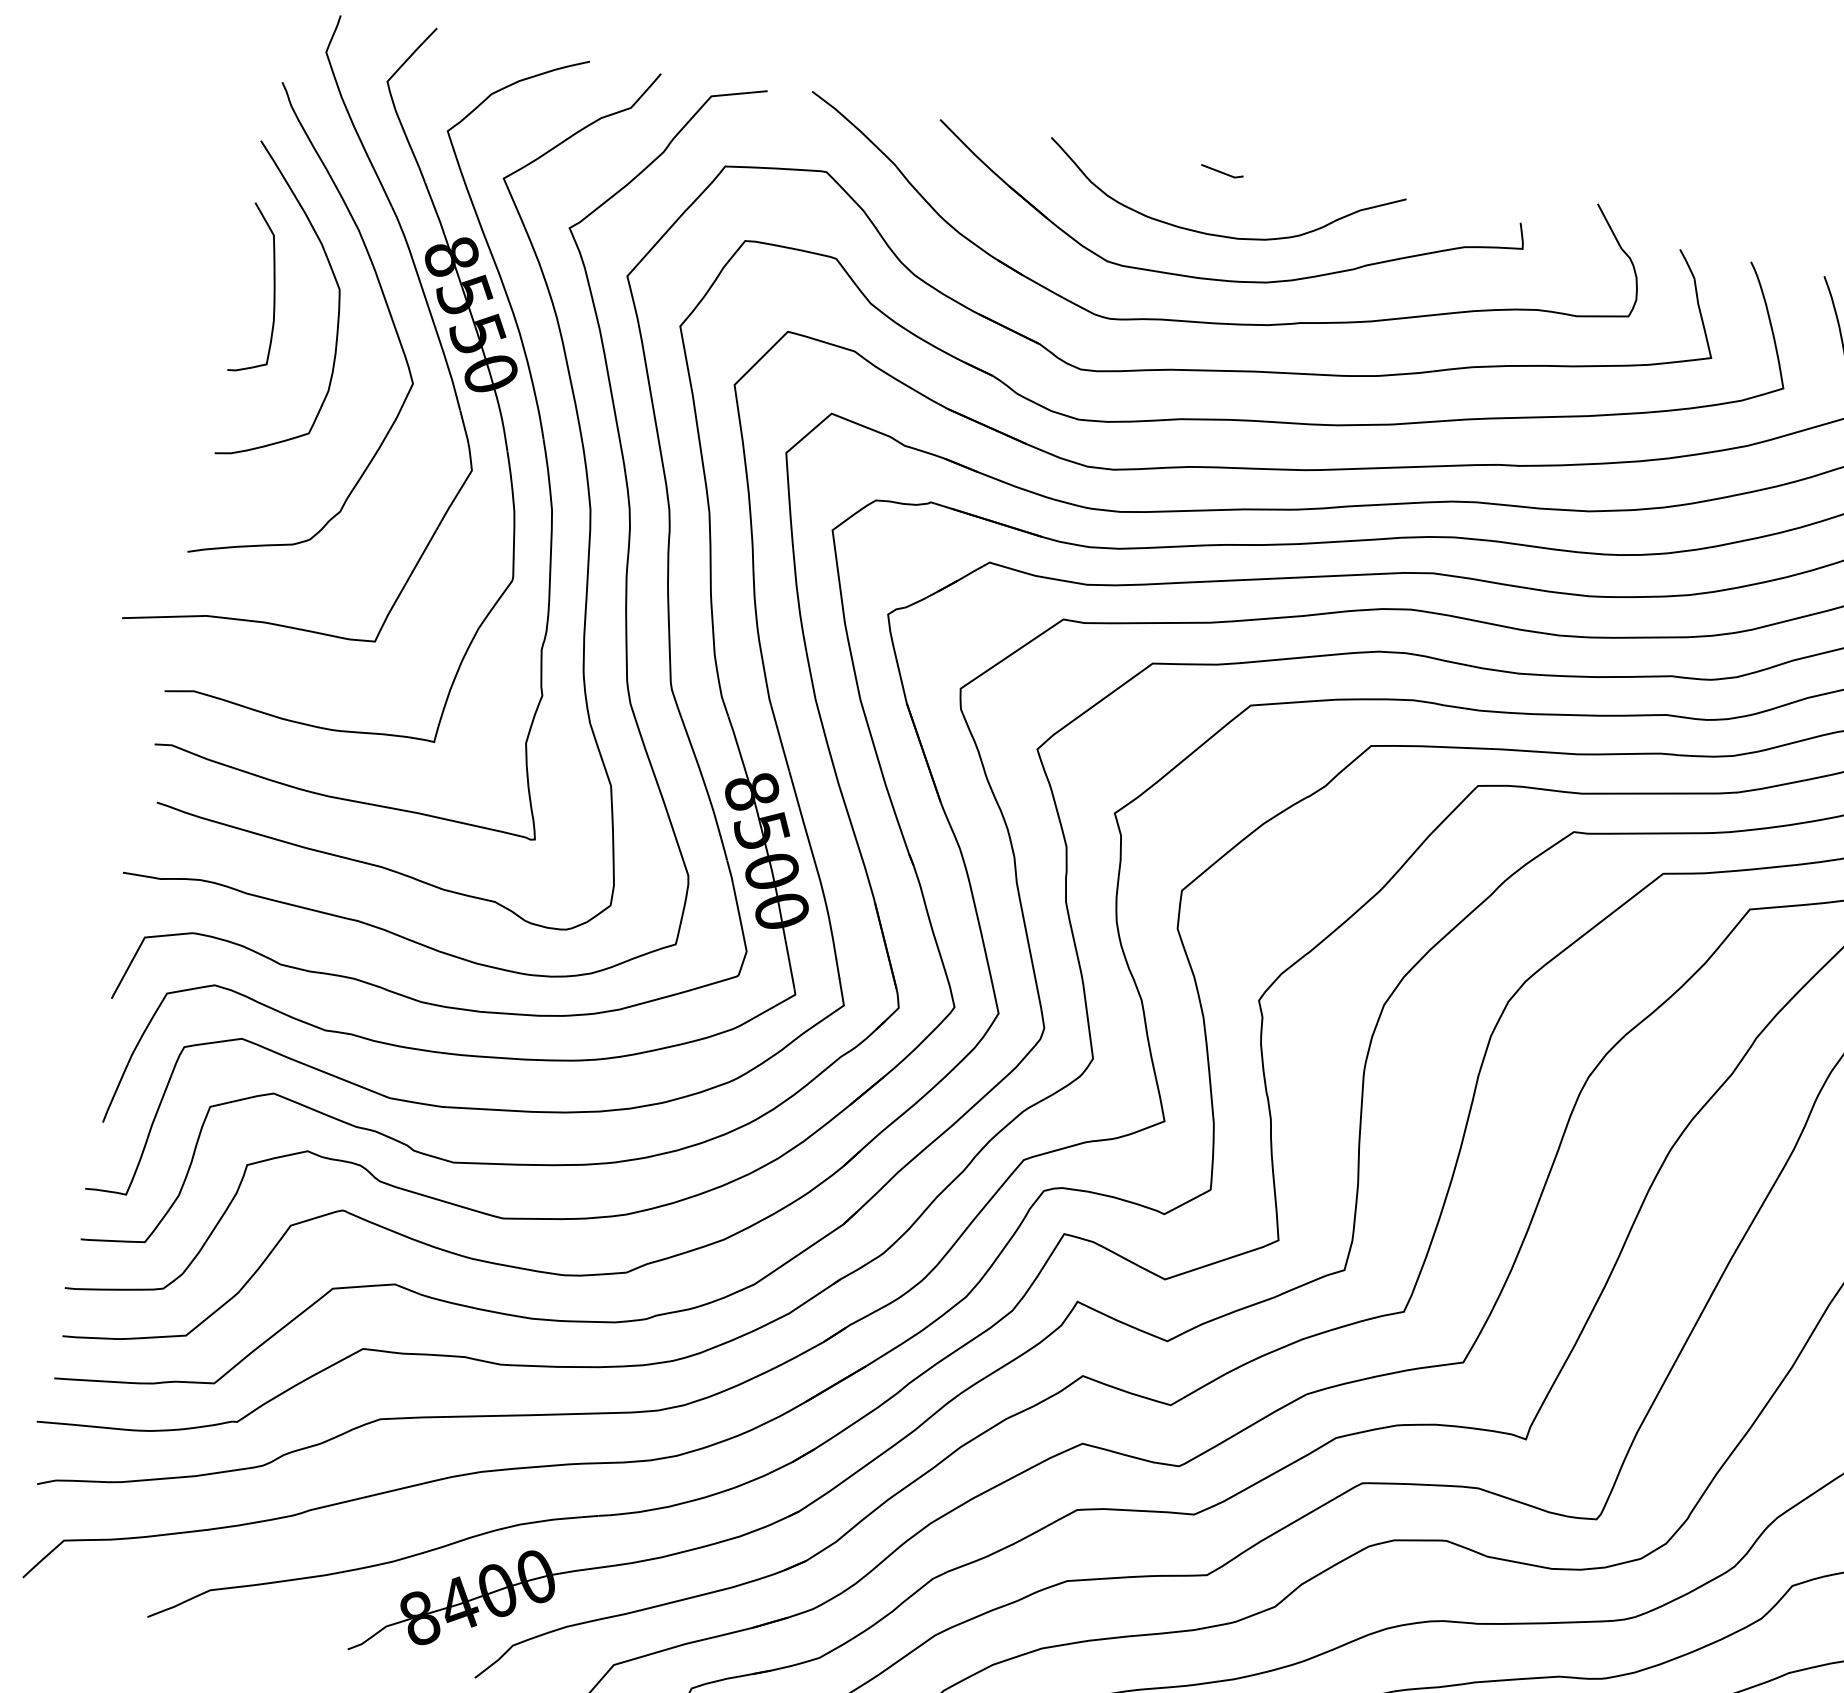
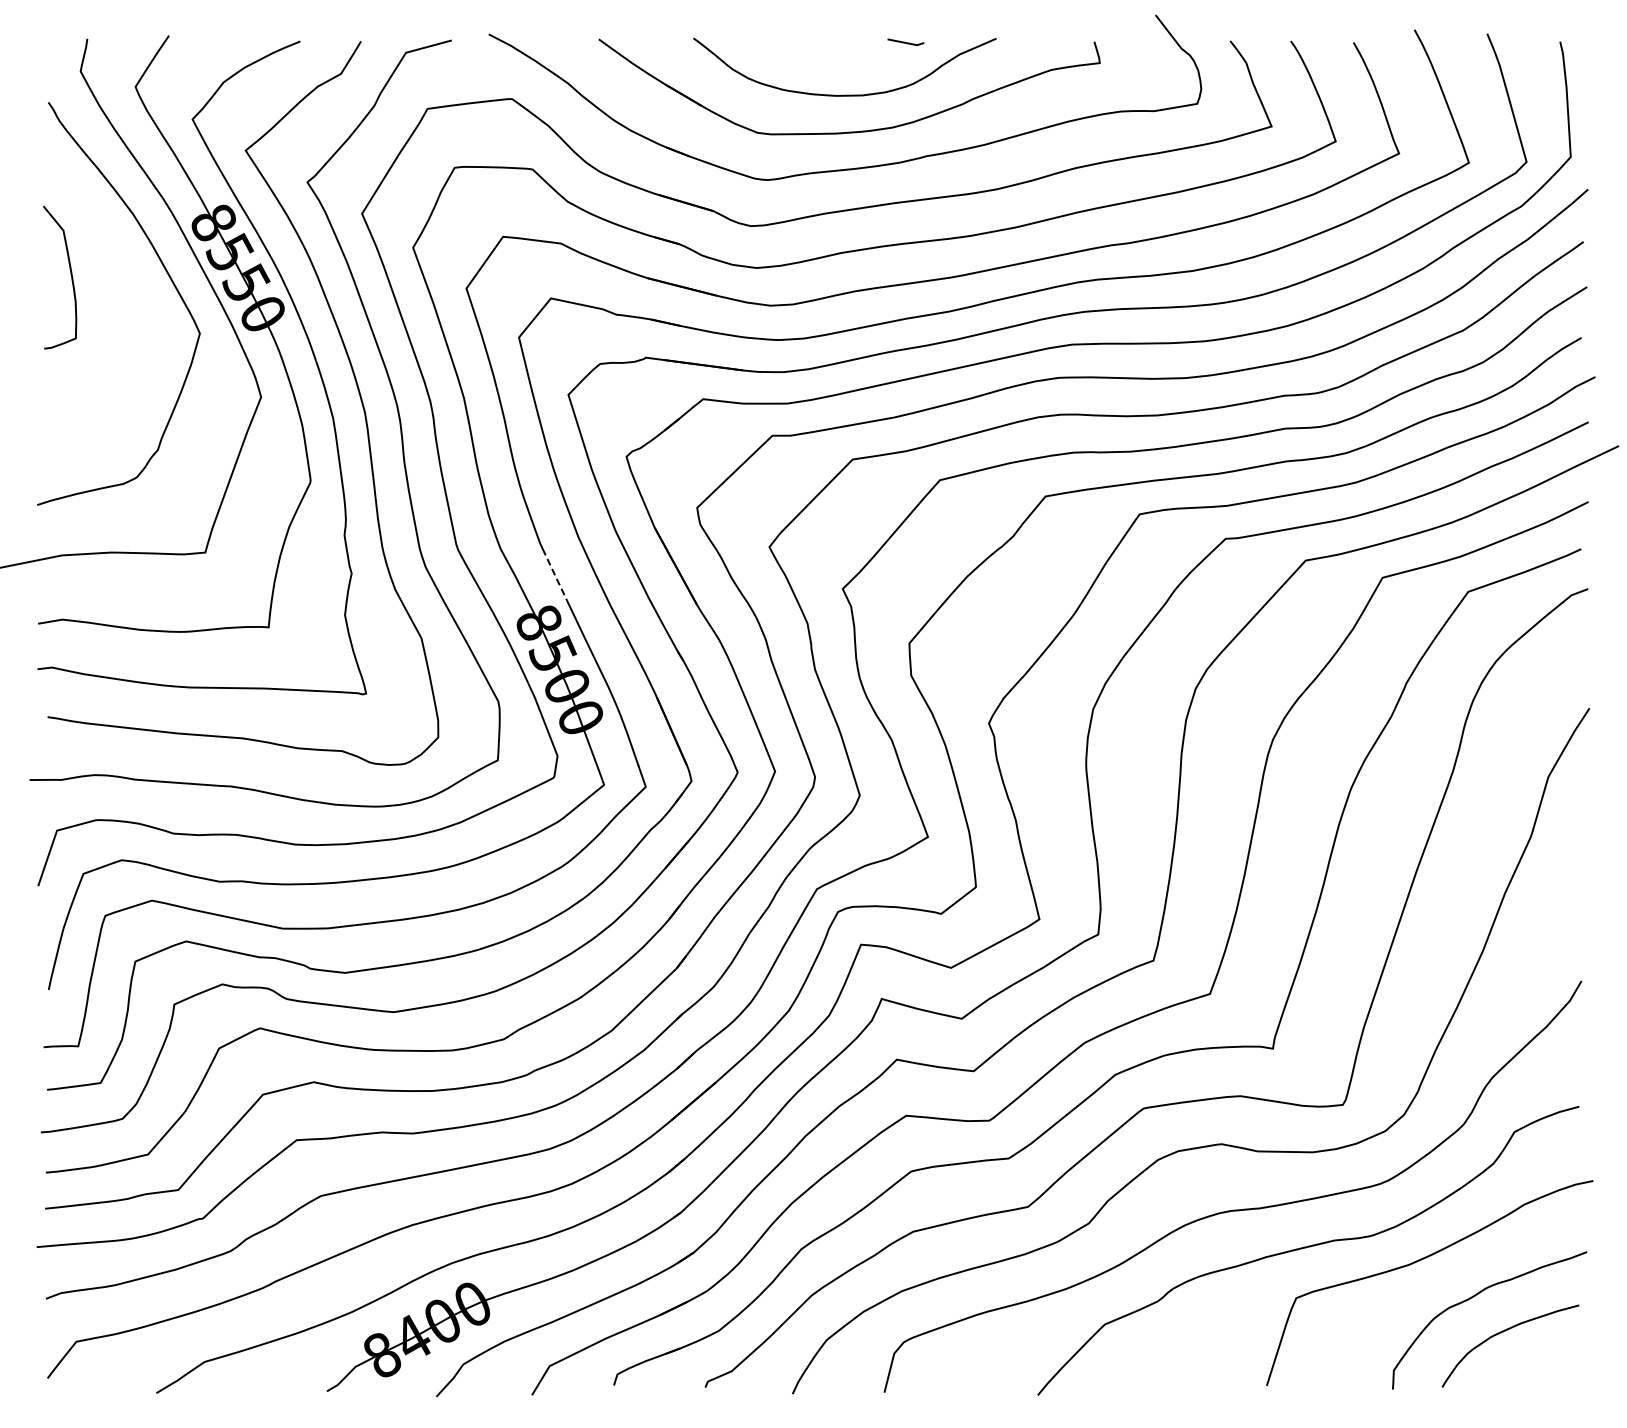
line: (1220, 170) -> (904, 41), moved
curve: (337, 305) -> (126, 279), removed
line: (780, 740) -> (555, 576), solid -> dashed

